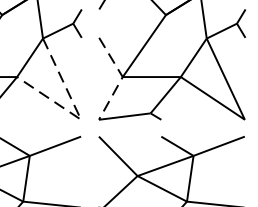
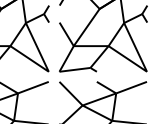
line: (122, 77) -> (73, 46), dashed -> solid
line: (78, 116) -> (47, 69), dashed -> solid

